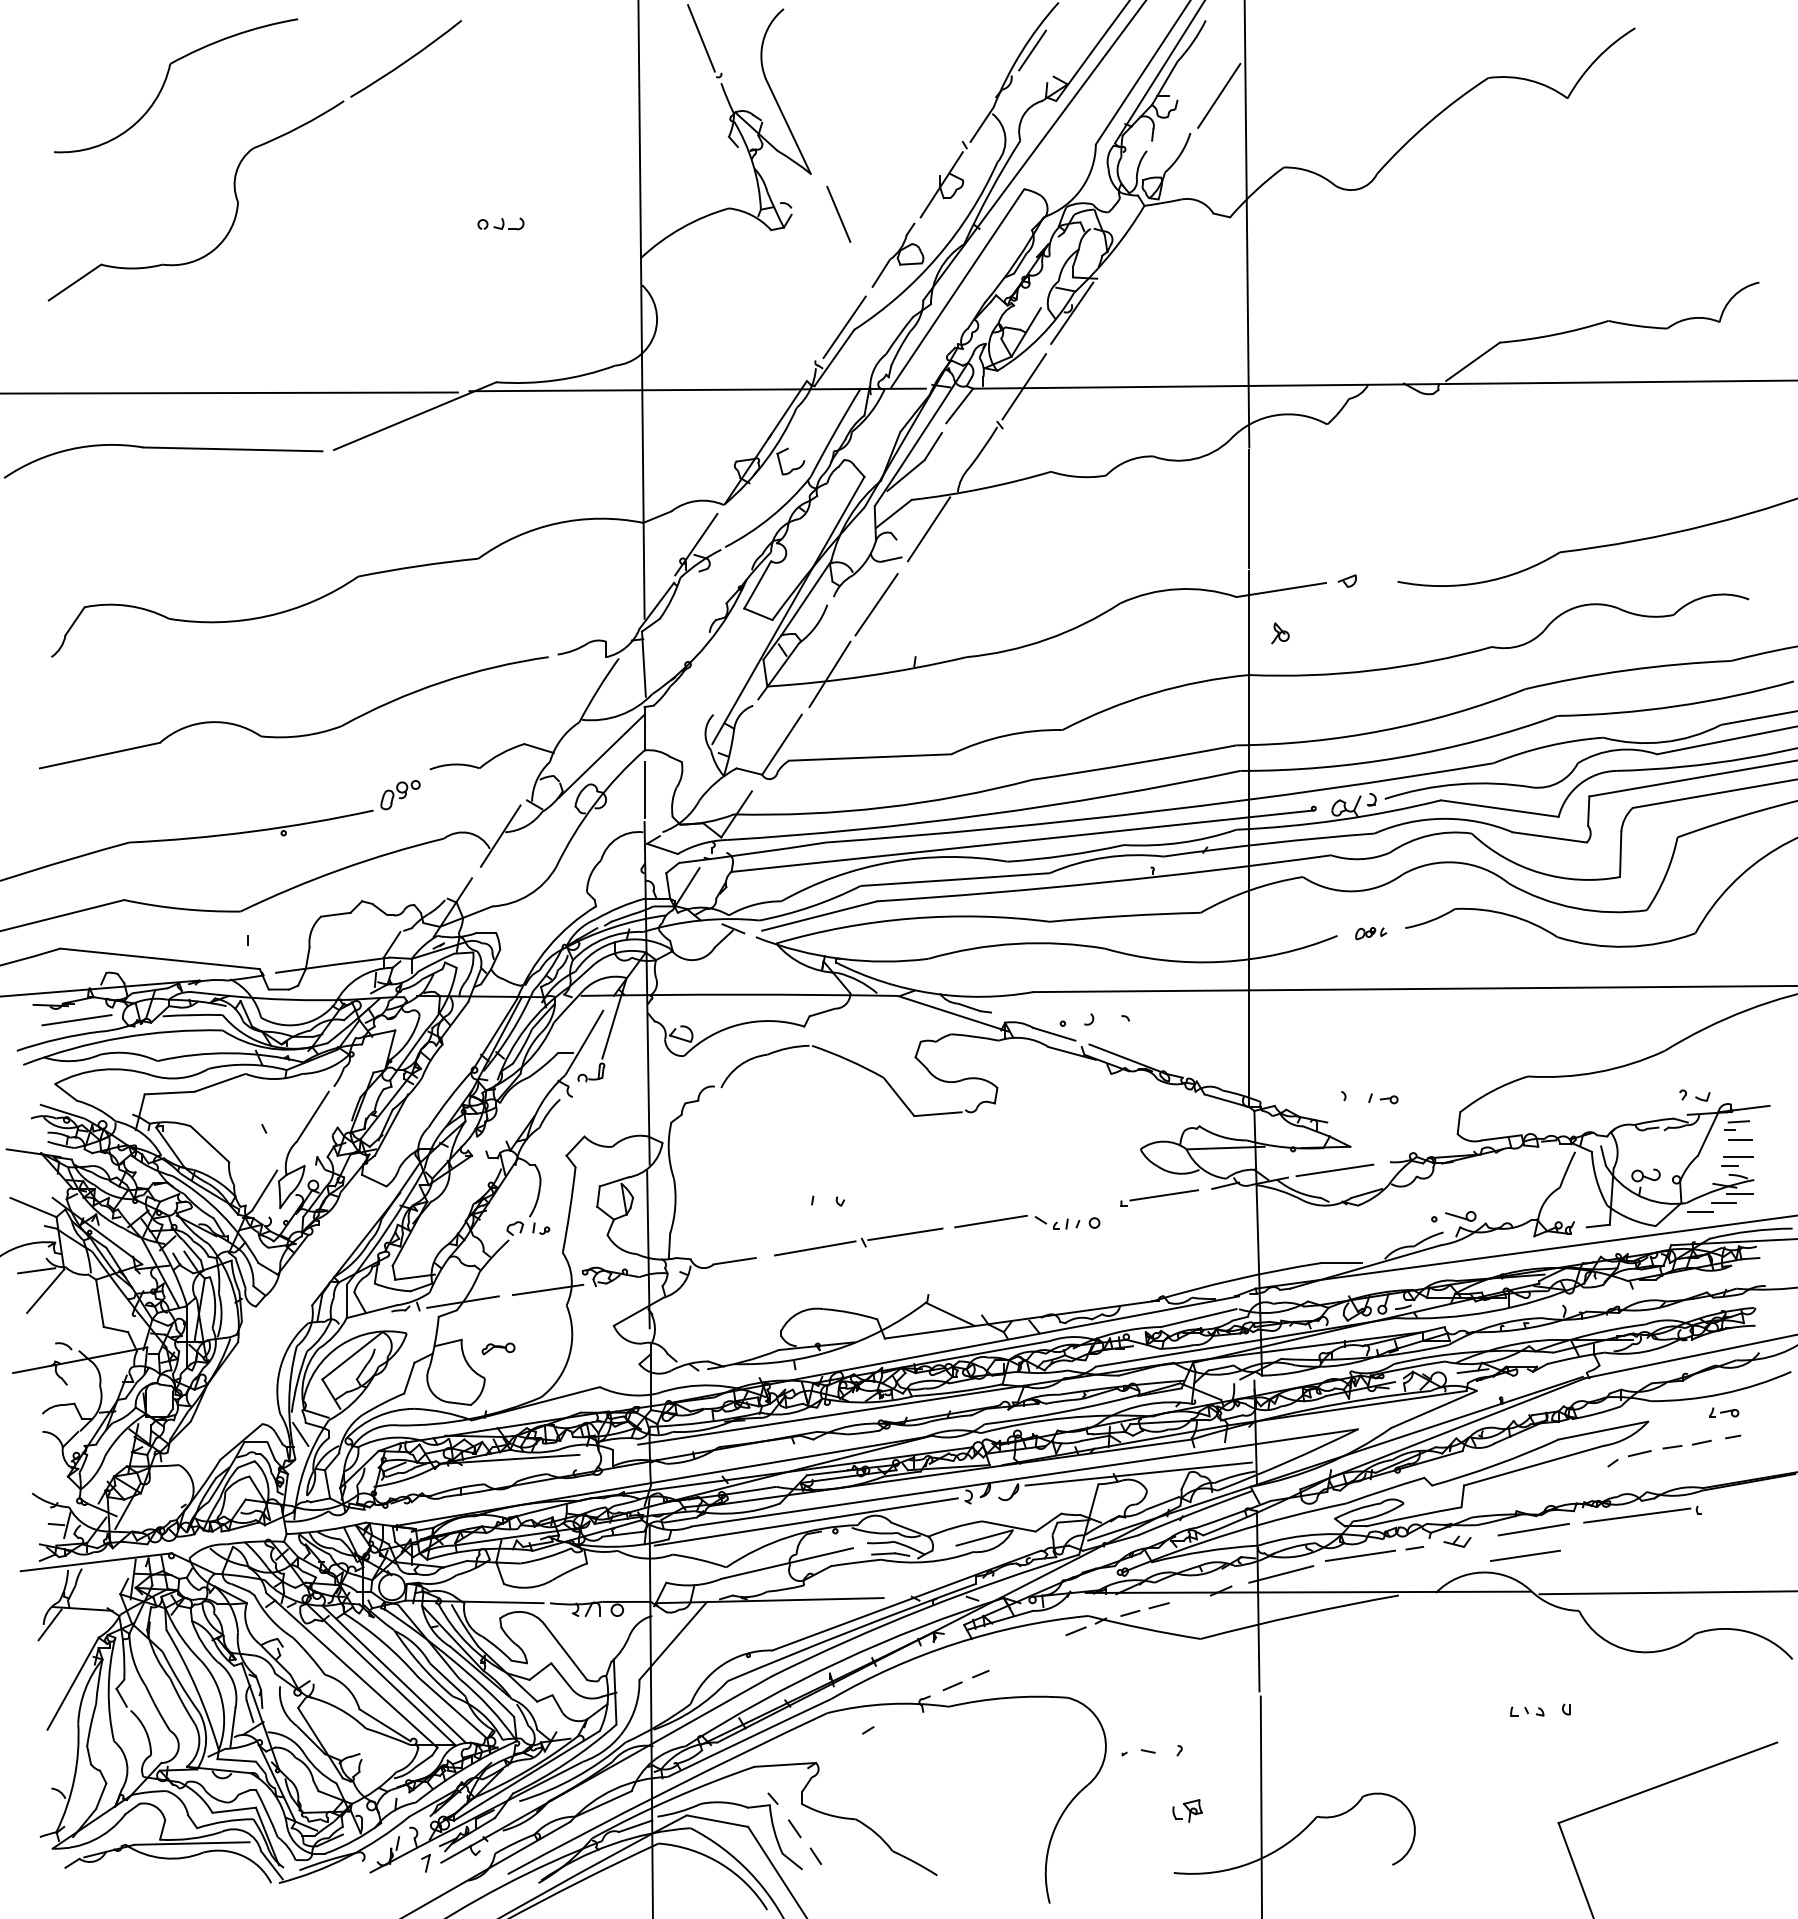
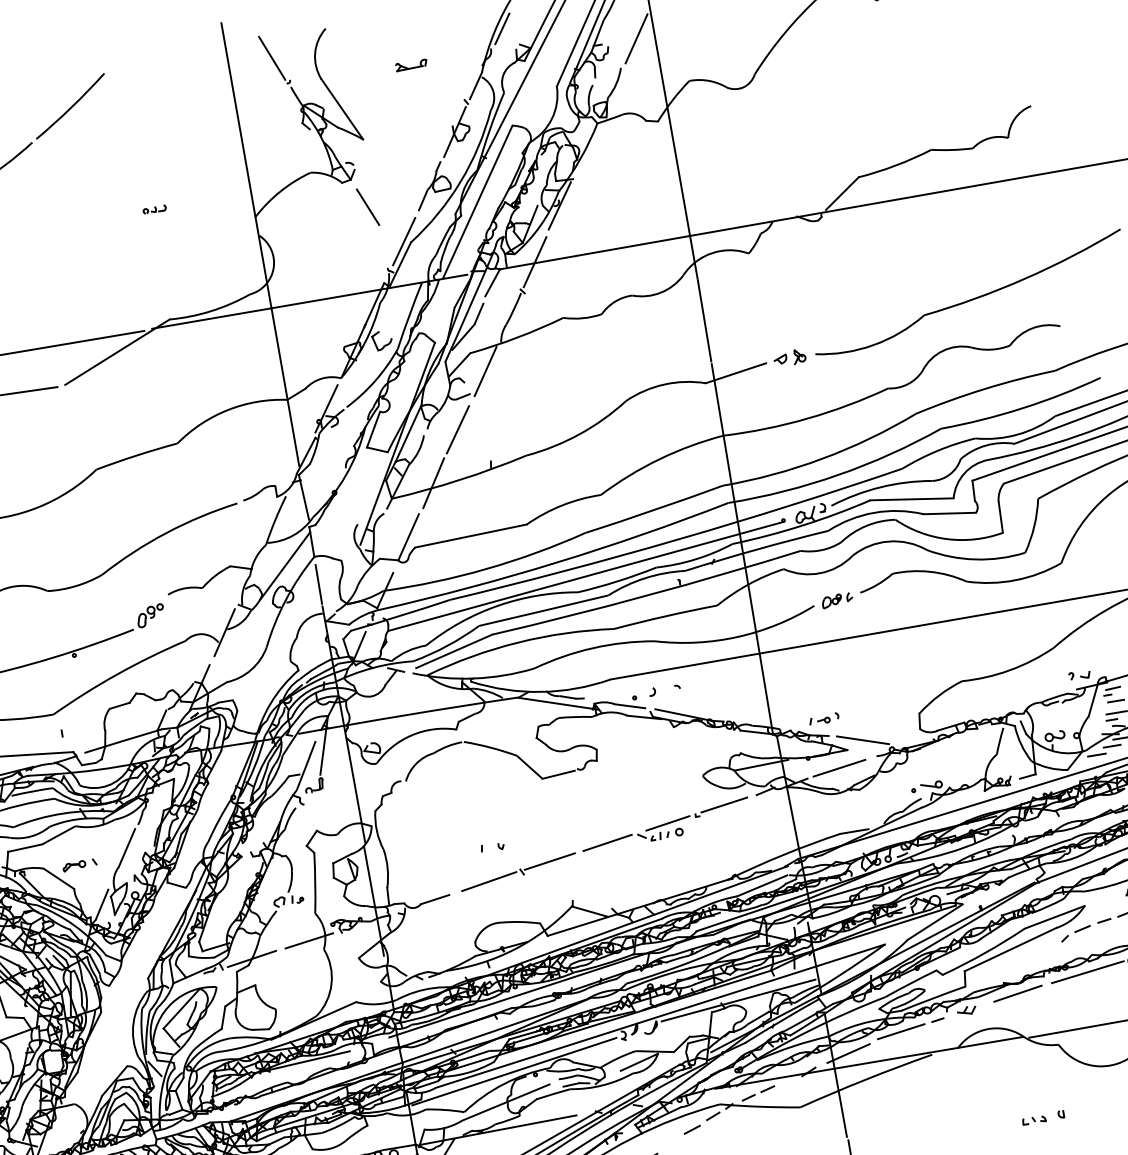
part: (896, 80) -> (411, 65), added
line: (838, 213) -> (367, 206), moved
part: (500, 223) -> (154, 209), size x0.71
part: (1280, 633) -> (799, 356), moved
part: (1370, 933) -> (836, 600), size x1.43
part: (1383, 1098) -> (819, 720), moved
line: (1374, 1136) -> (862, 740), added
line: (1080, 1208) -> (667, 823), added
part: (498, 1348) -> (74, 865), moved
line: (1525, 1555) -> (1015, 1012), removed
line: (1043, 1645) -> (692, 1129), added

